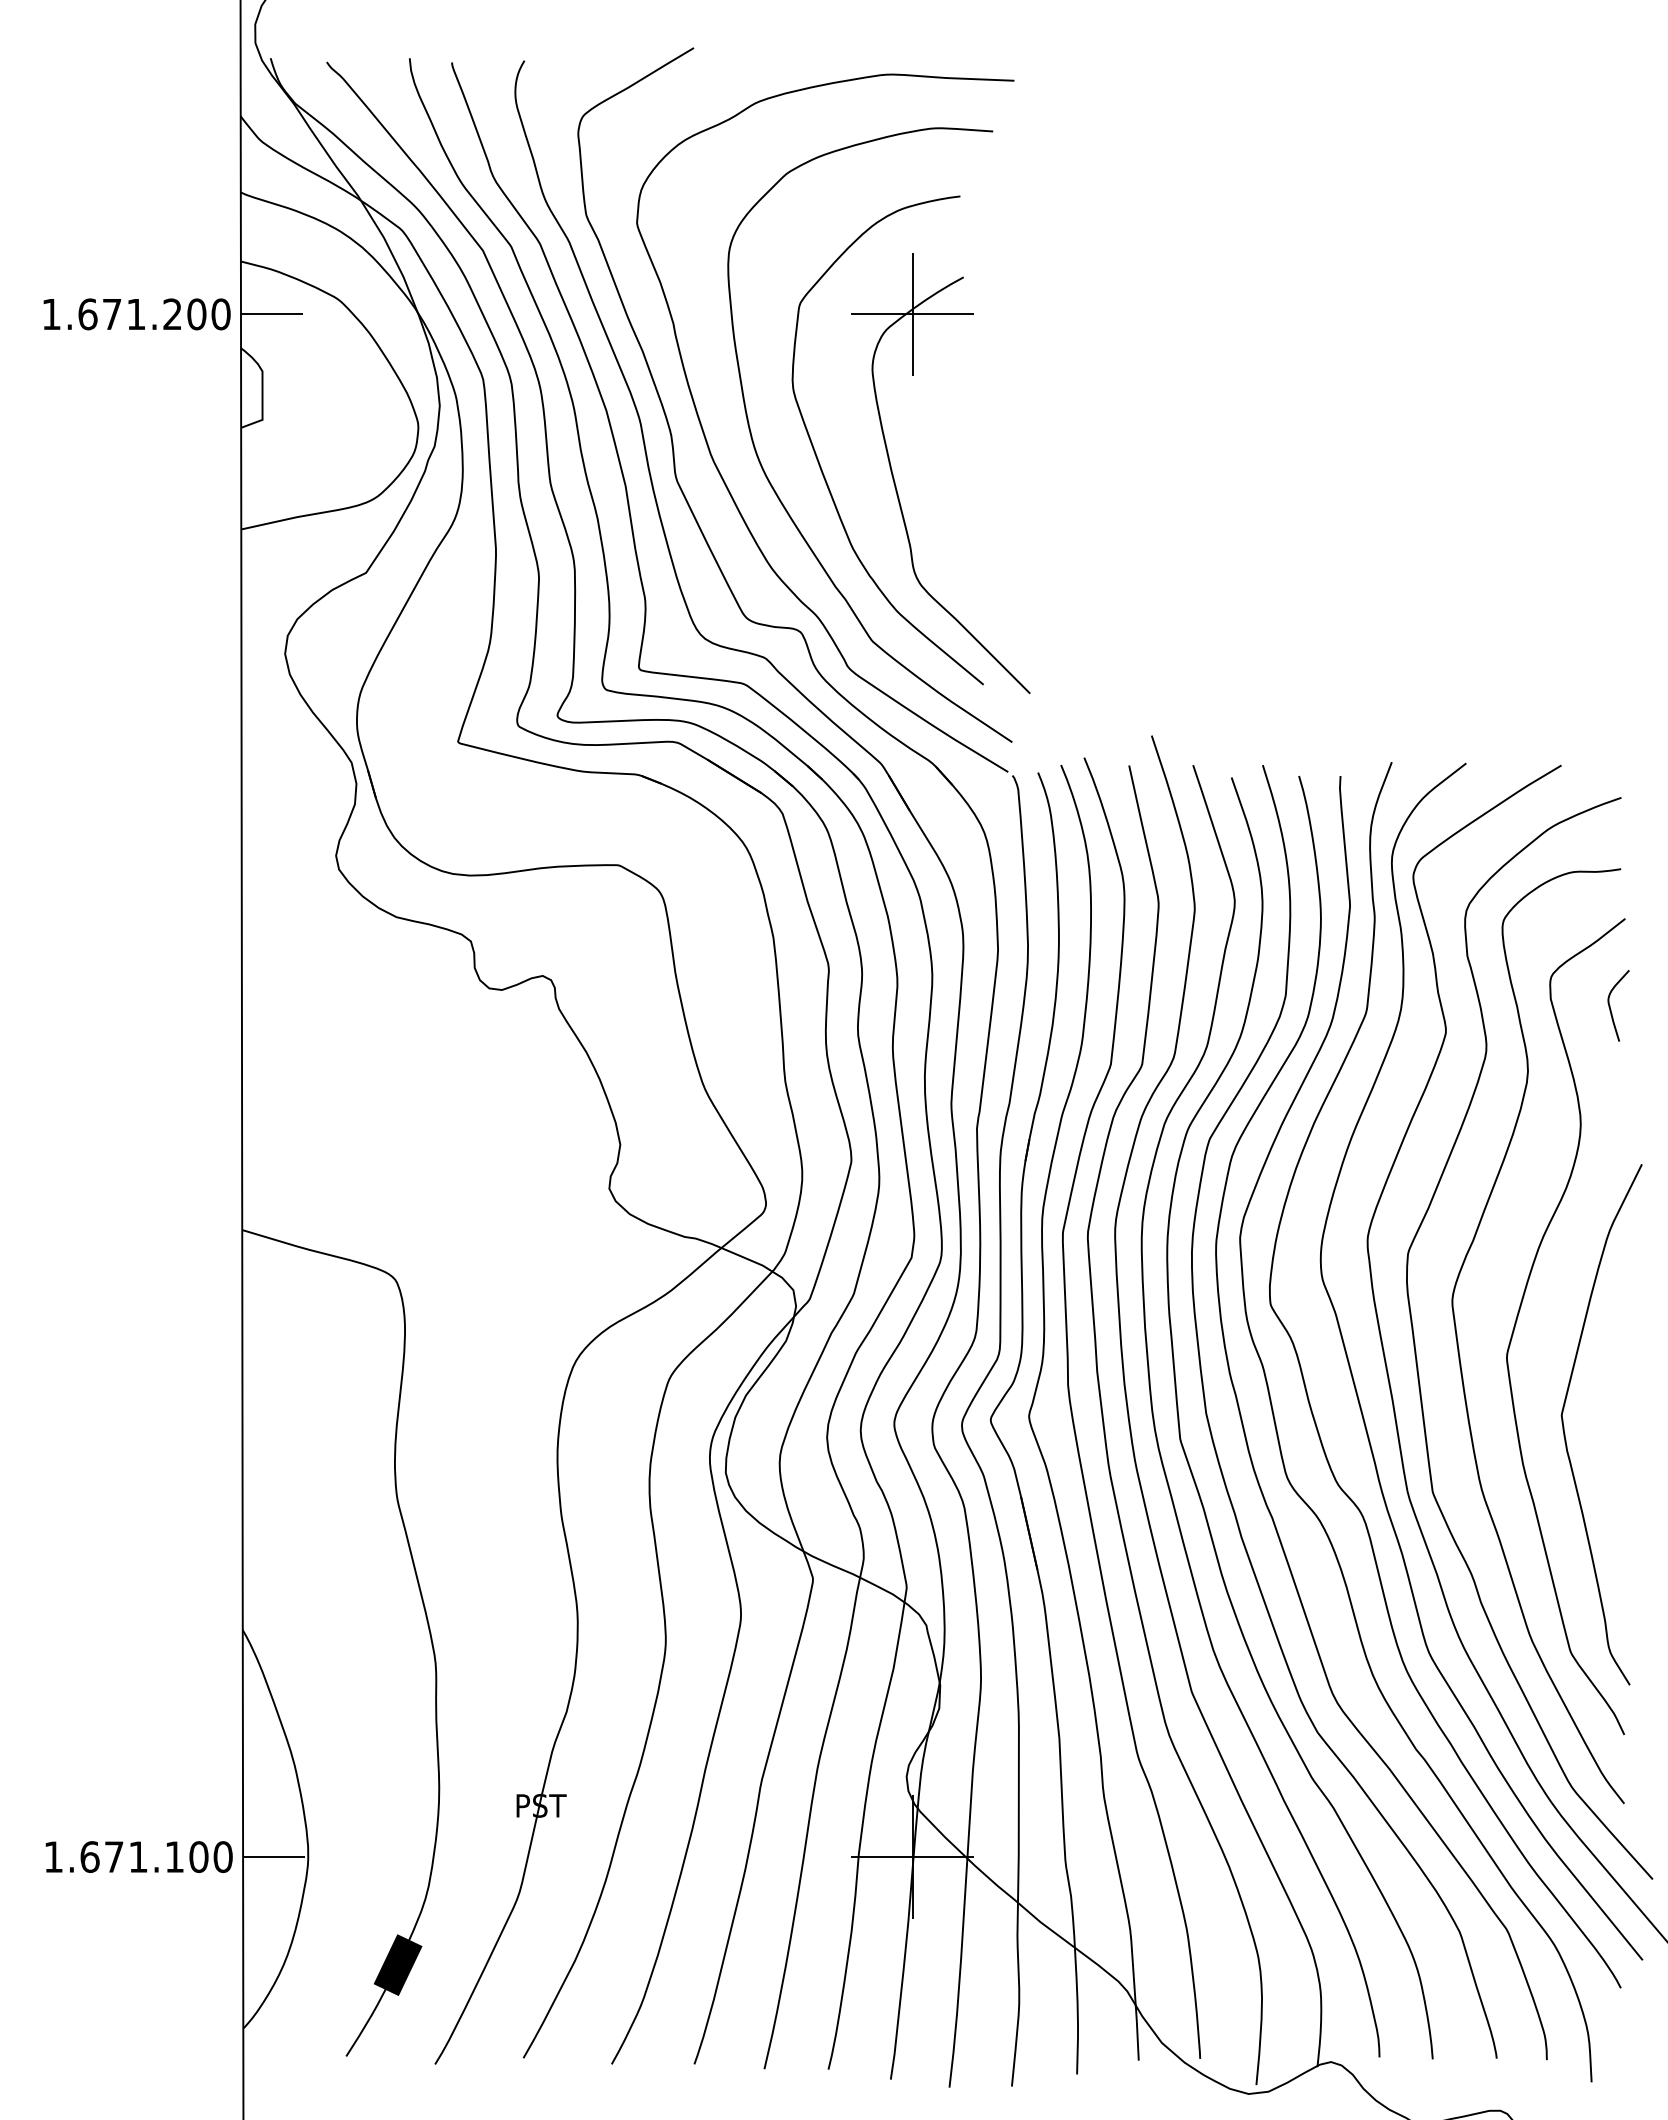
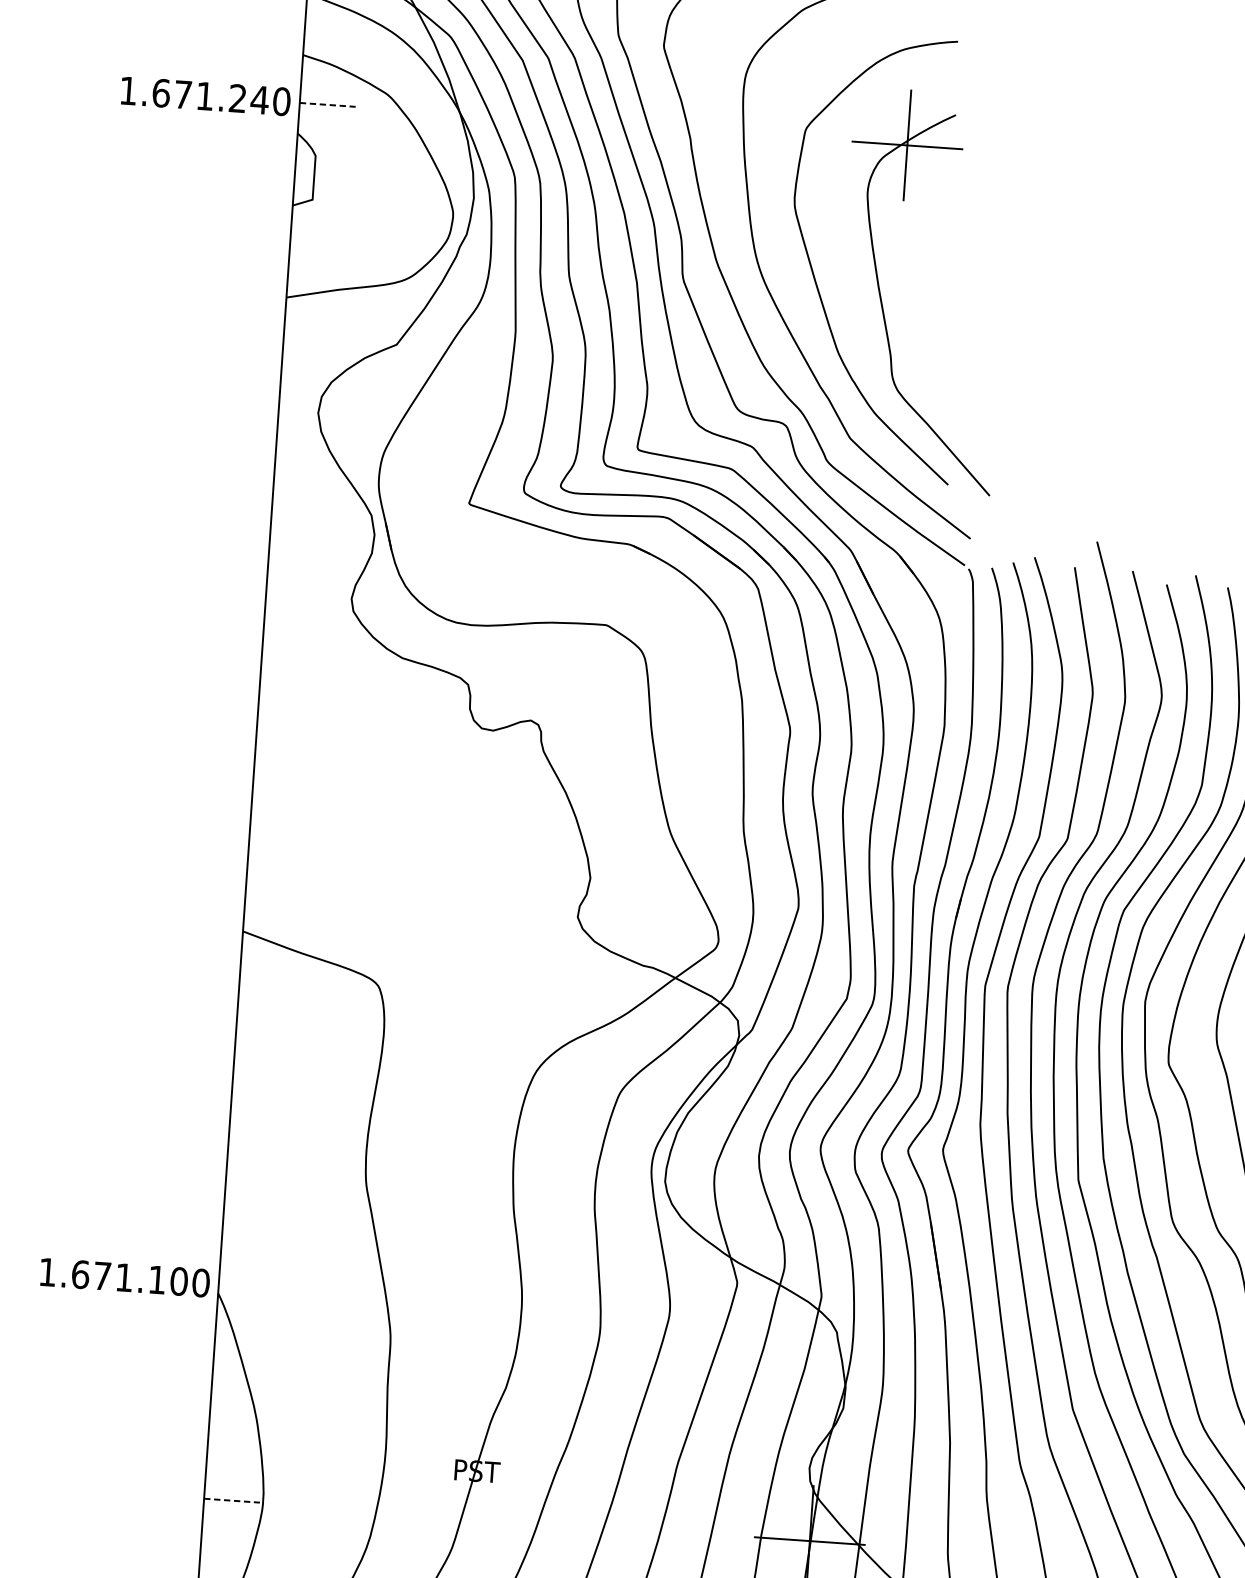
text: (196, 314) -> (259, 100), 1.671.200 -> 1.671.240
line: (271, 314) -> (327, 104), solid -> dashed
text: (138, 1856) -> (124, 1277), moved
line: (273, 1857) -> (231, 1501), solid -> dashed

